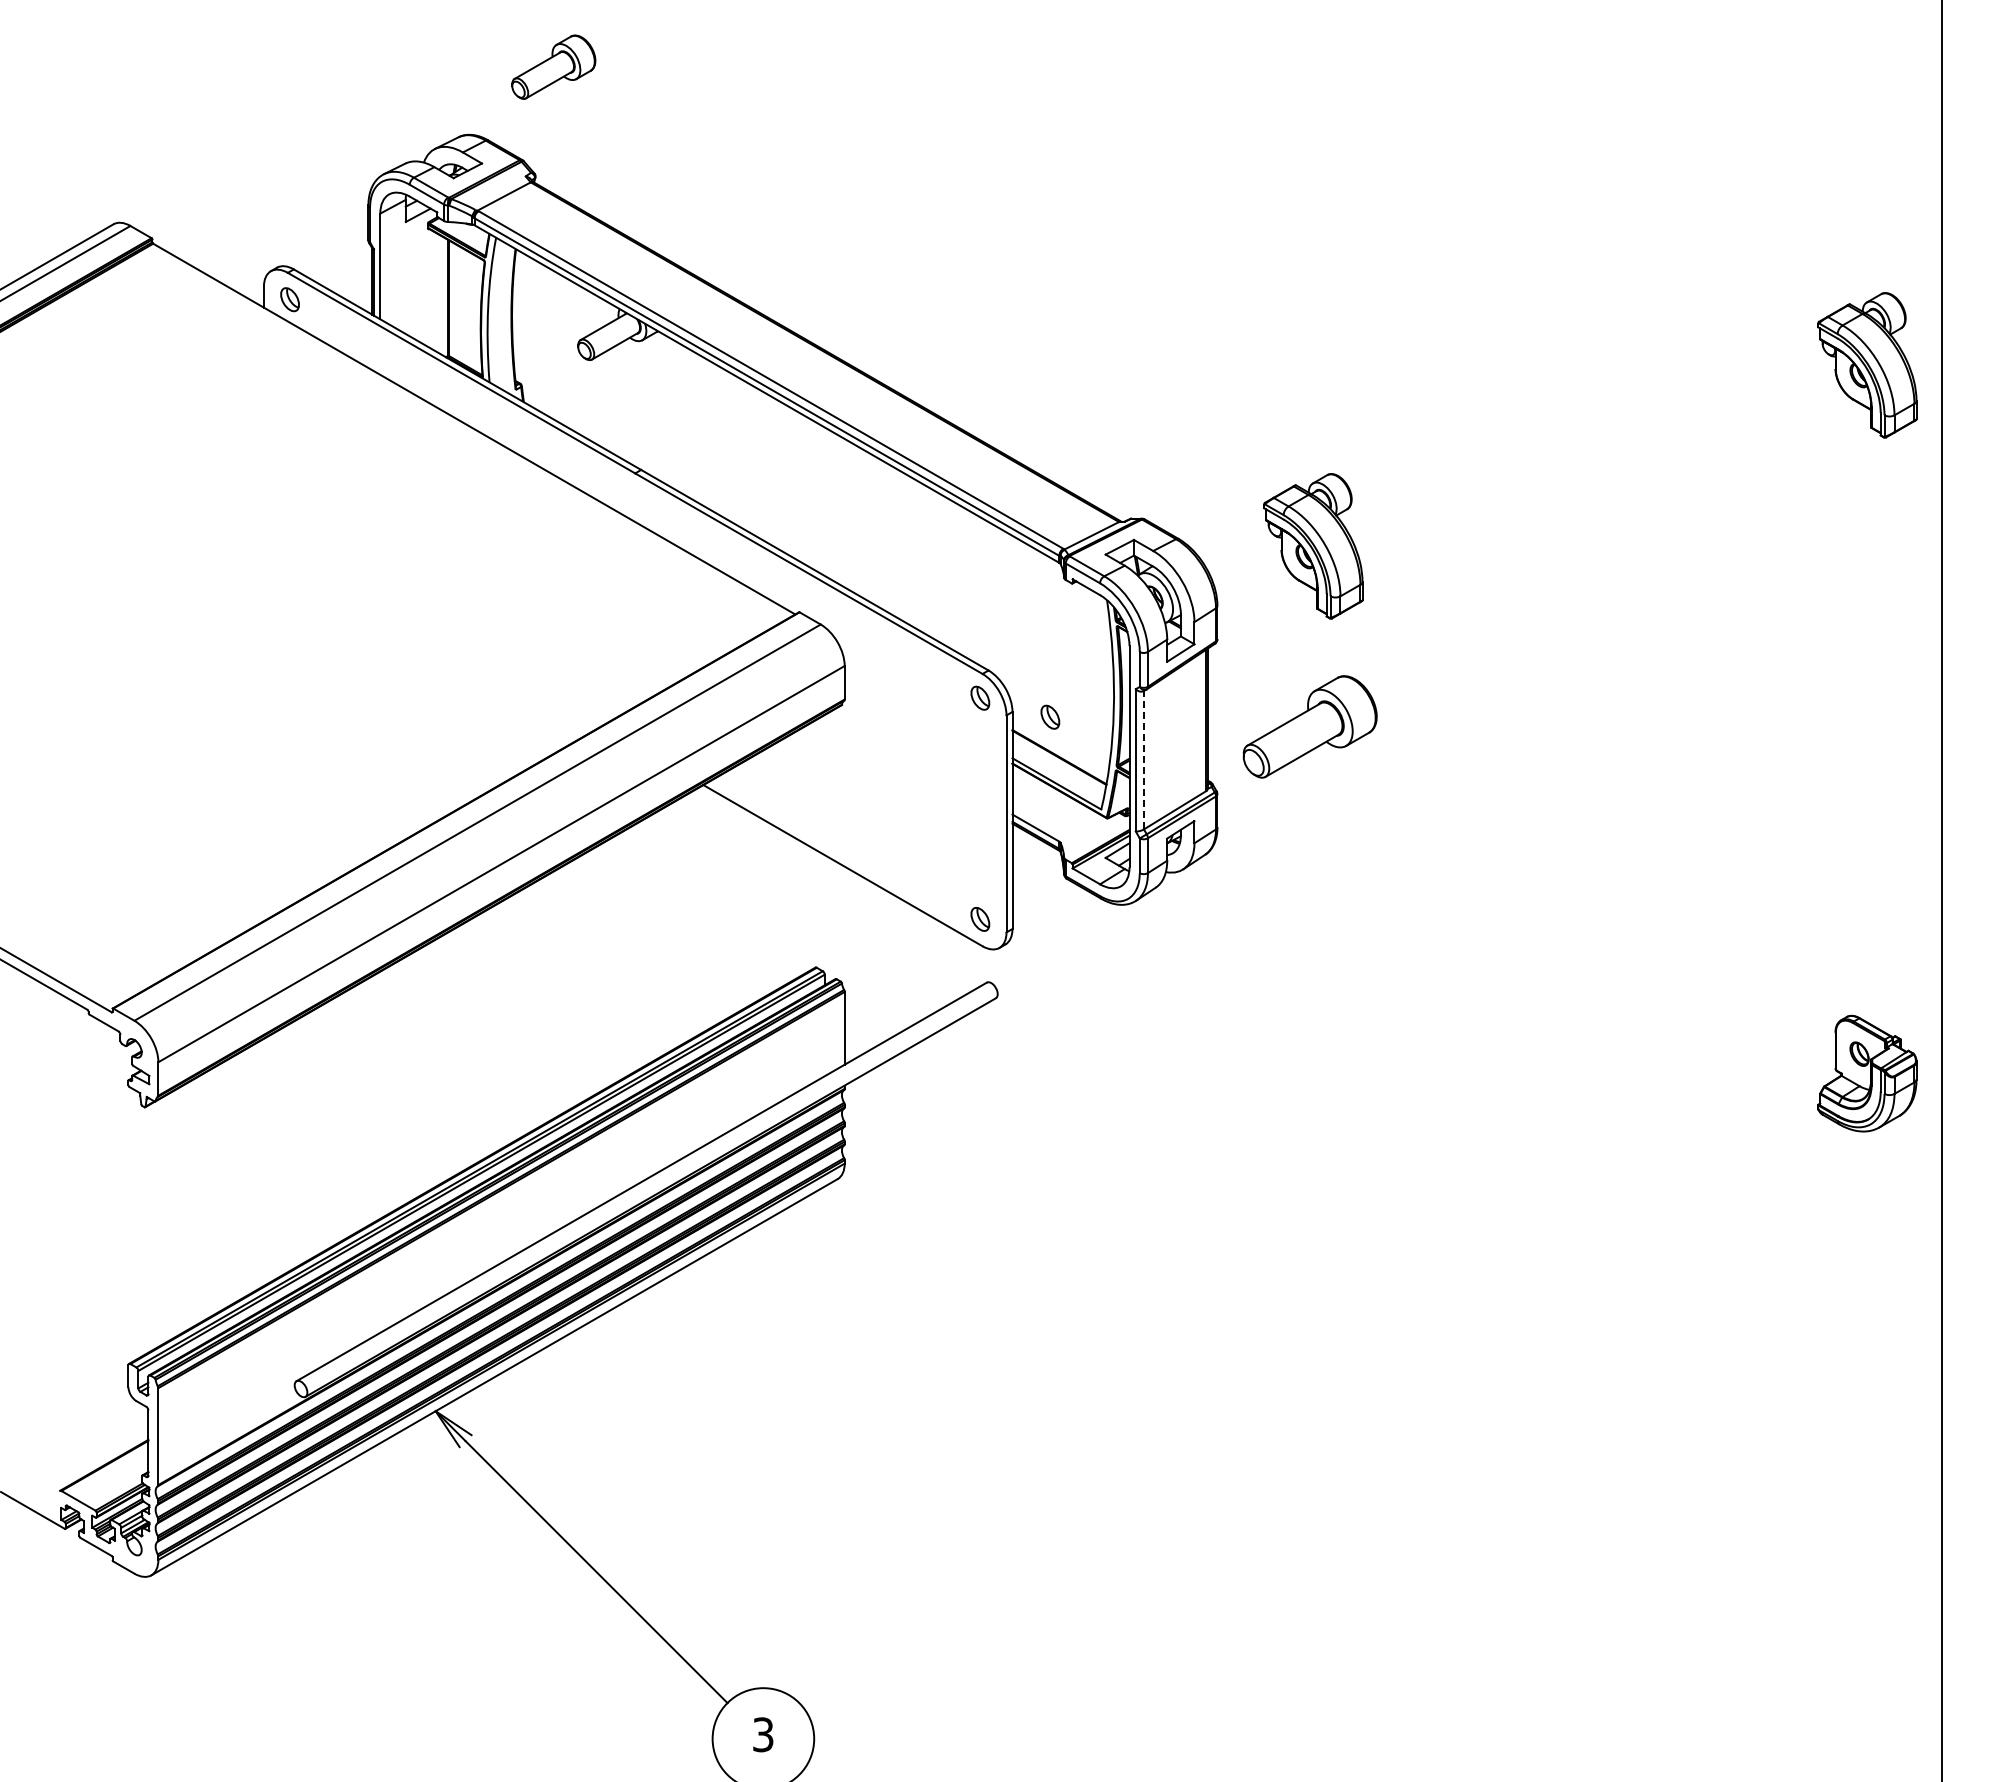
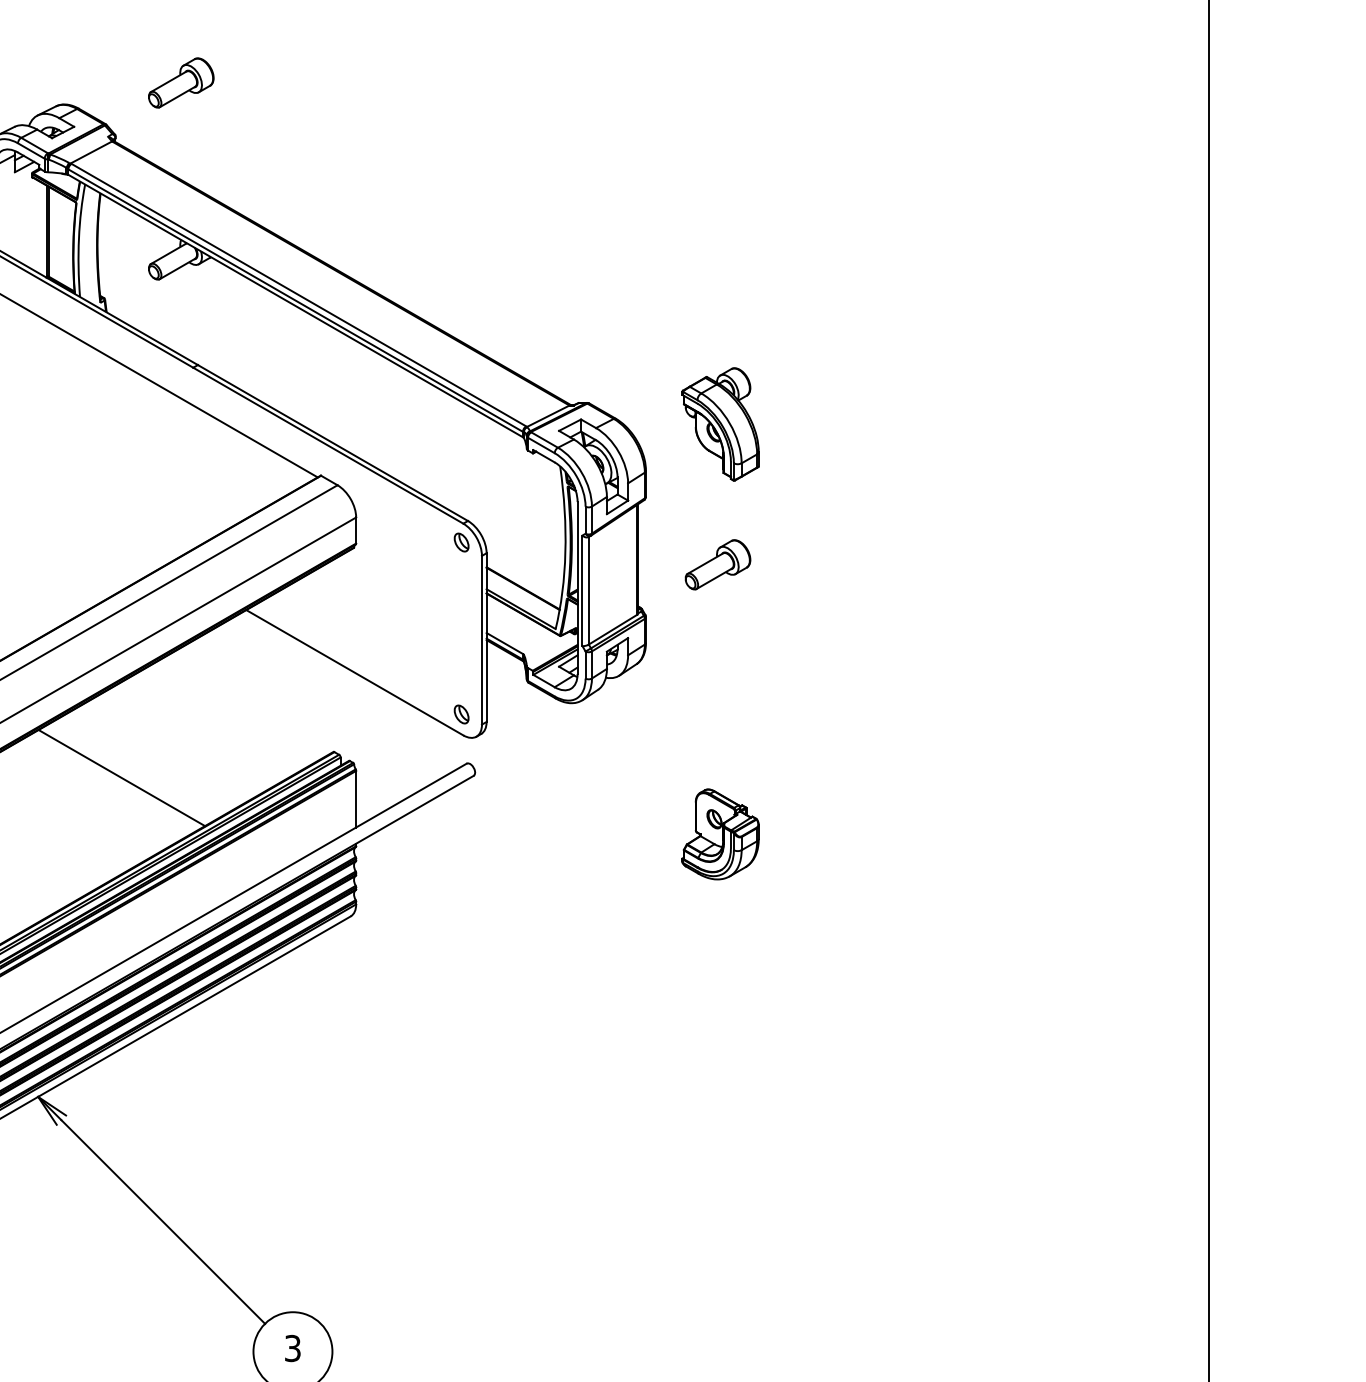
part: (553, 66) -> (181, 82), moved
part: (1867, 365) -> (1151, 283), removed
part: (1050, 716) -> (516, 556), removed
part: (1309, 726) -> (717, 564), size x0.62
line: (1143, 759) -> (588, 590), dashed -> solid
line: (543, 1000) -> (121, 777), added
part: (1867, 1073) -> (720, 834), moved

